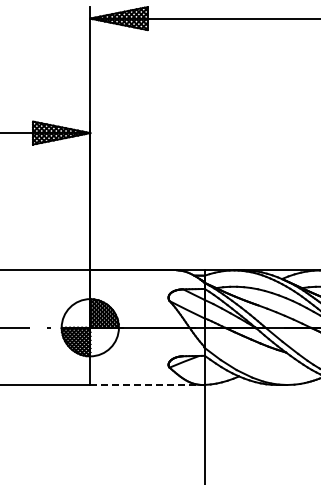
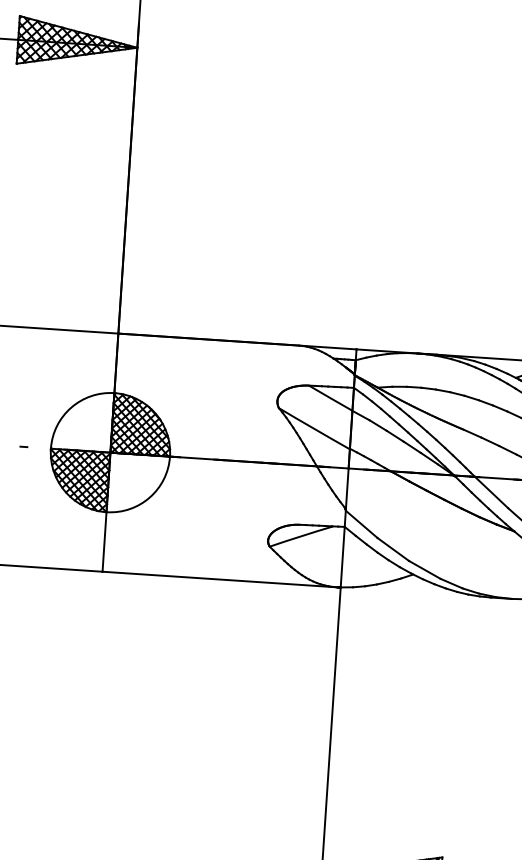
line: (147, 384) -> (221, 578), dashed -> solid

